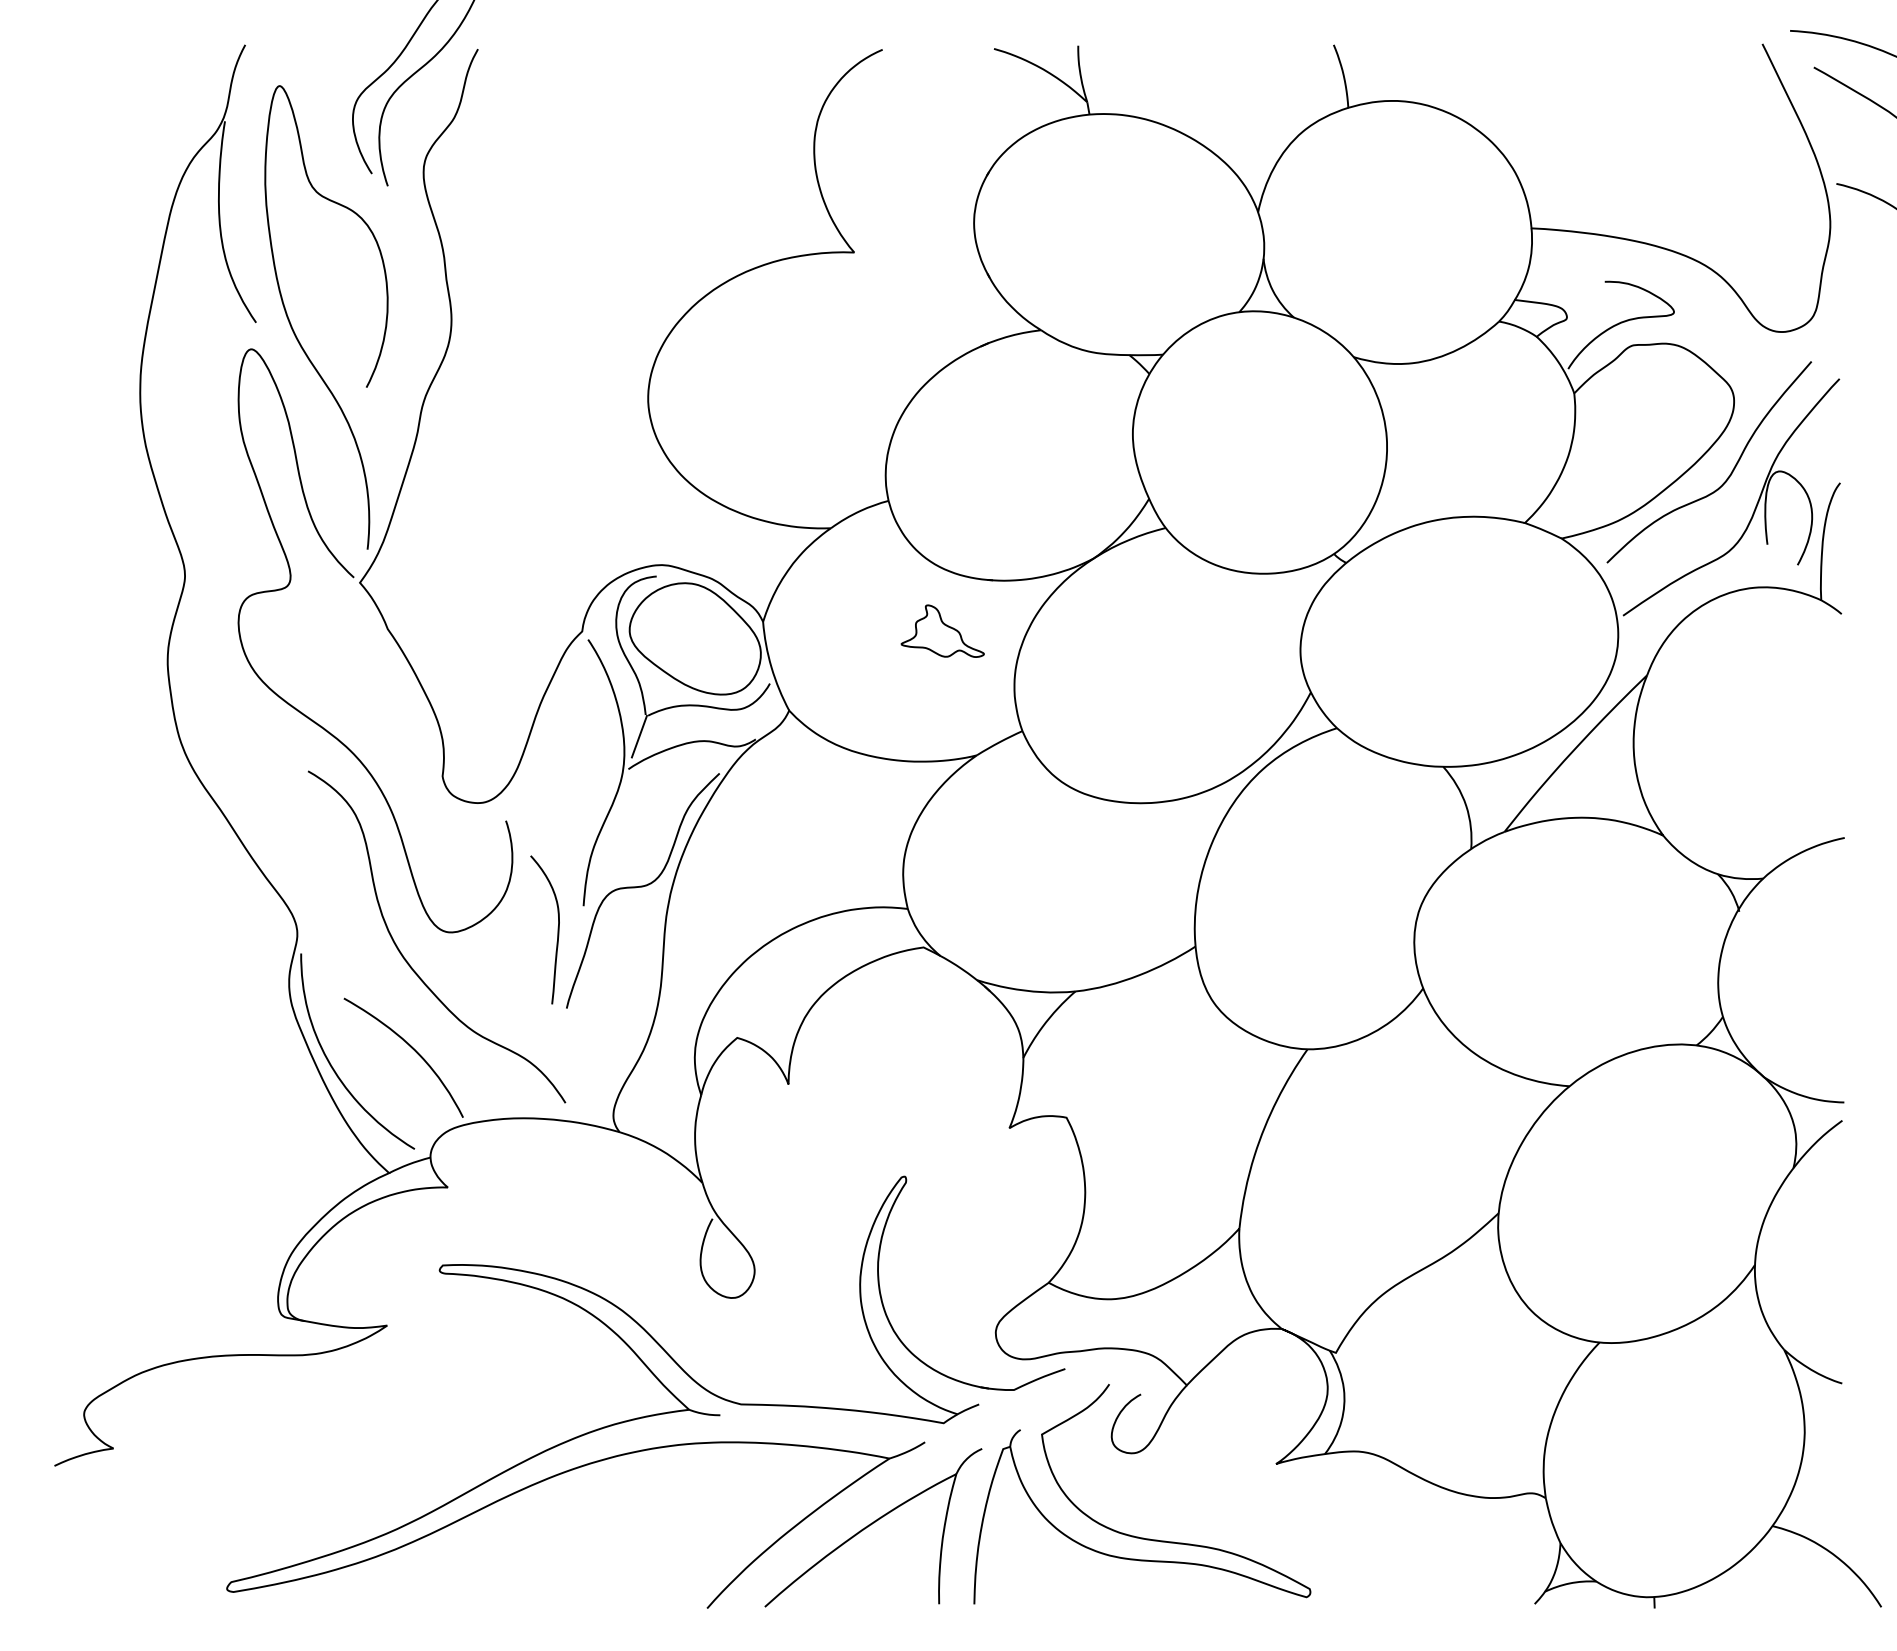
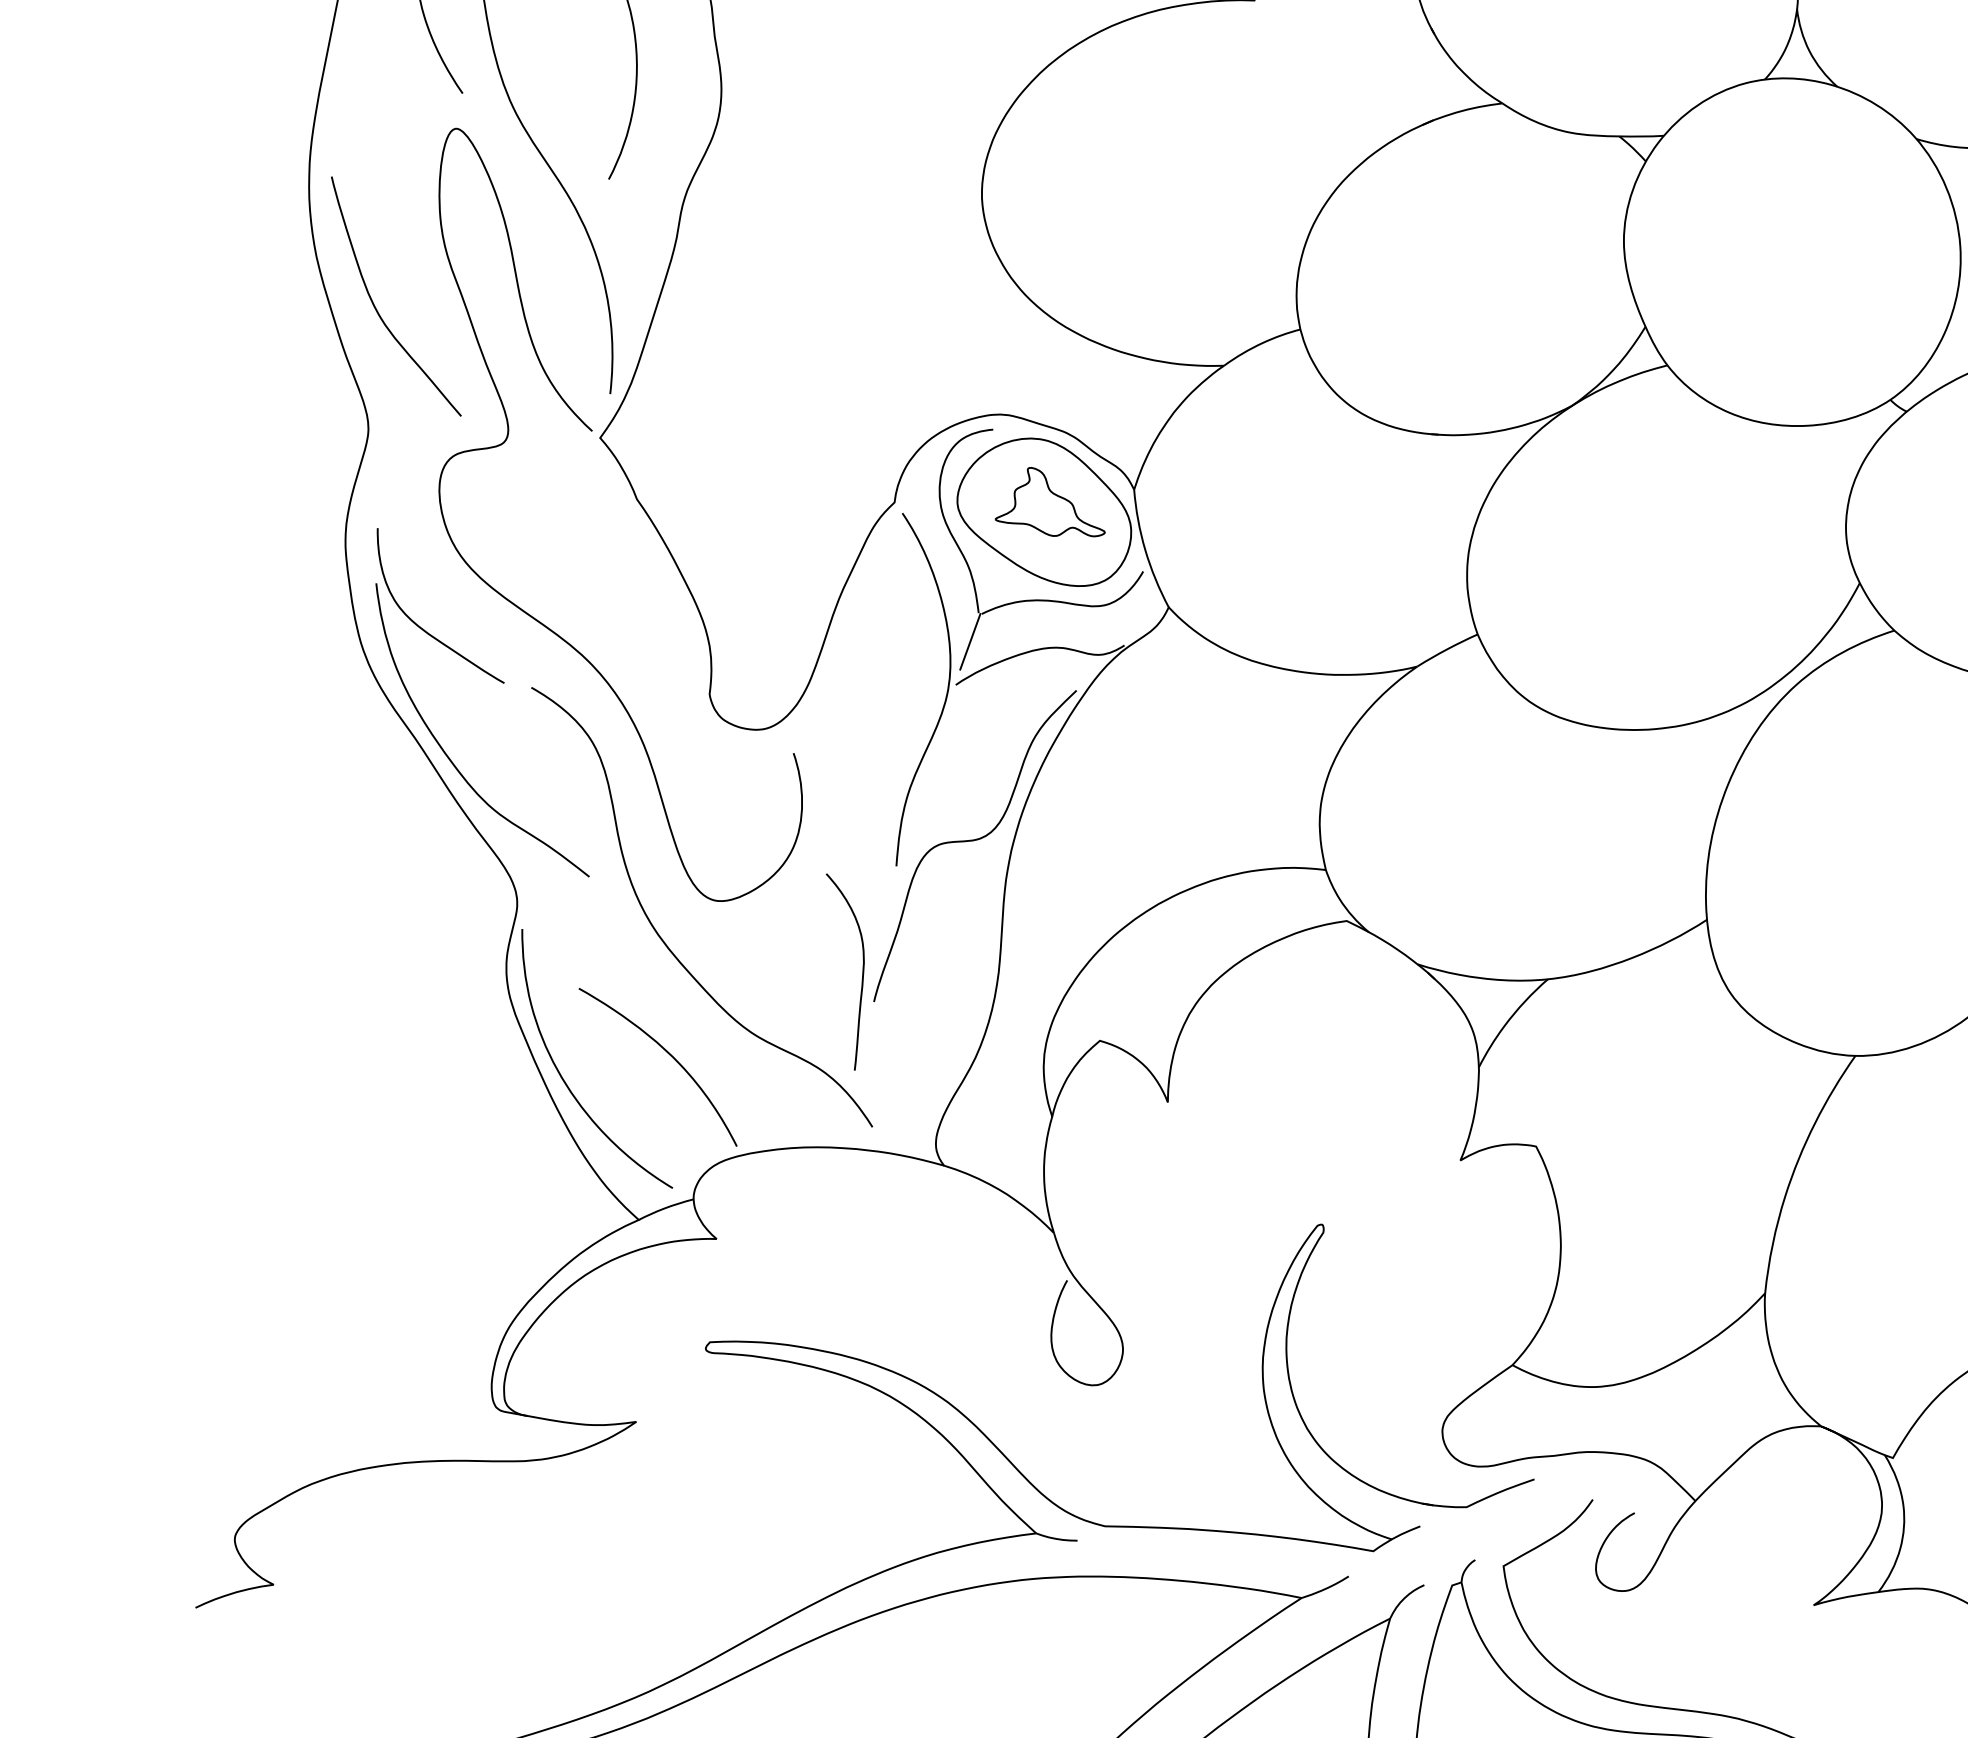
curve: (190, 482) -> (375, 305), added
part: (942, 630) -> (1049, 501), moved
part: (279, 764) -> (493, 678), added
curve: (557, 929) -> (861, 971), moved

